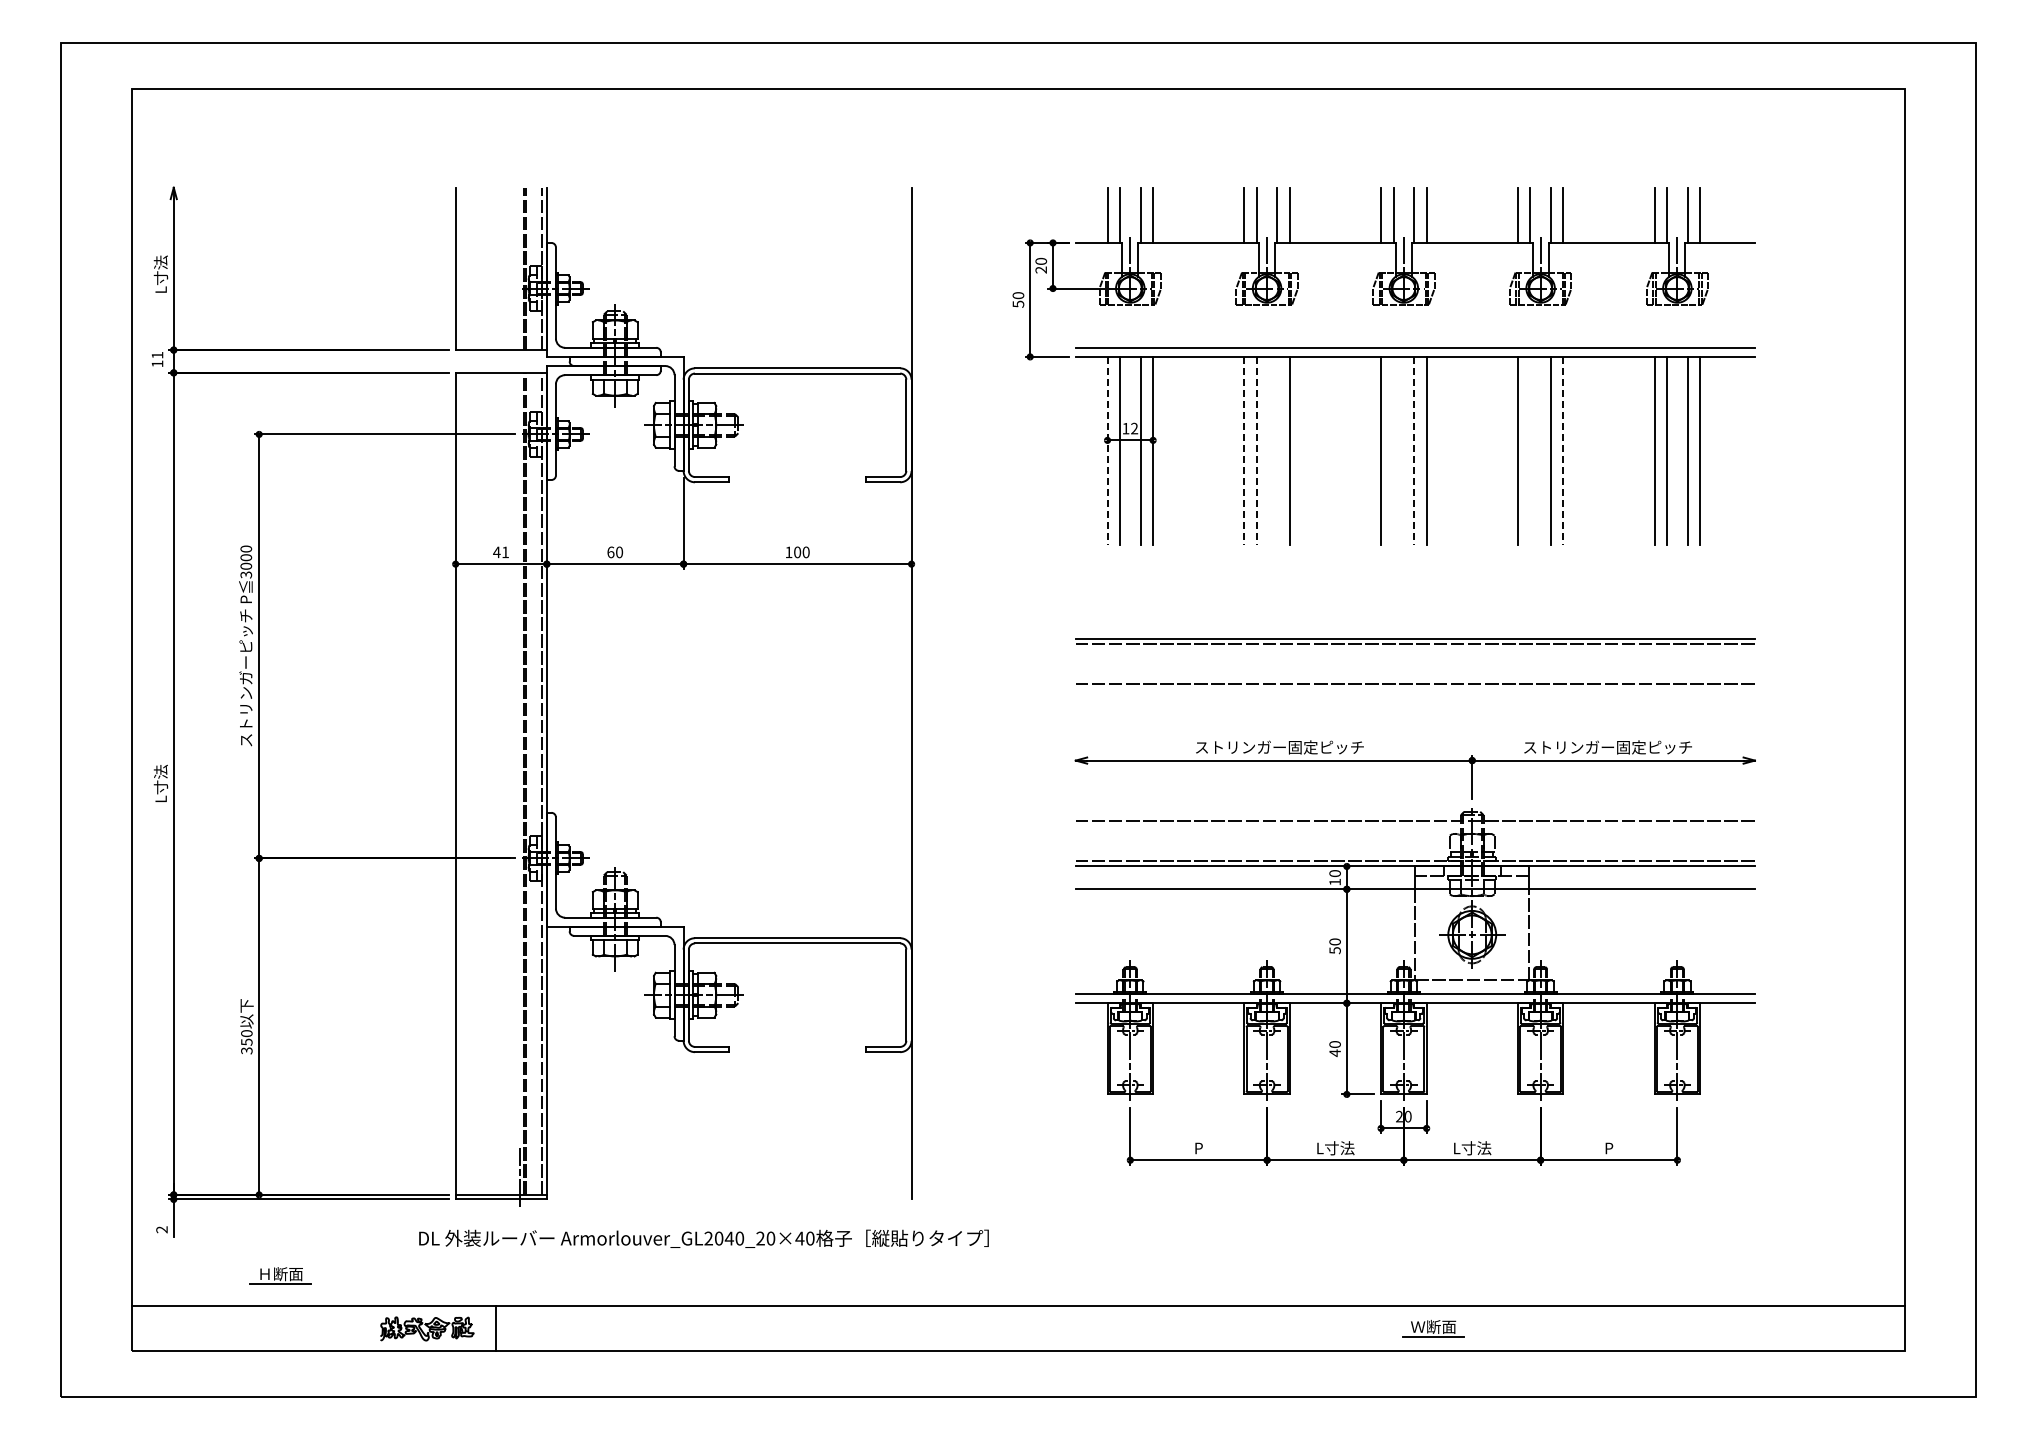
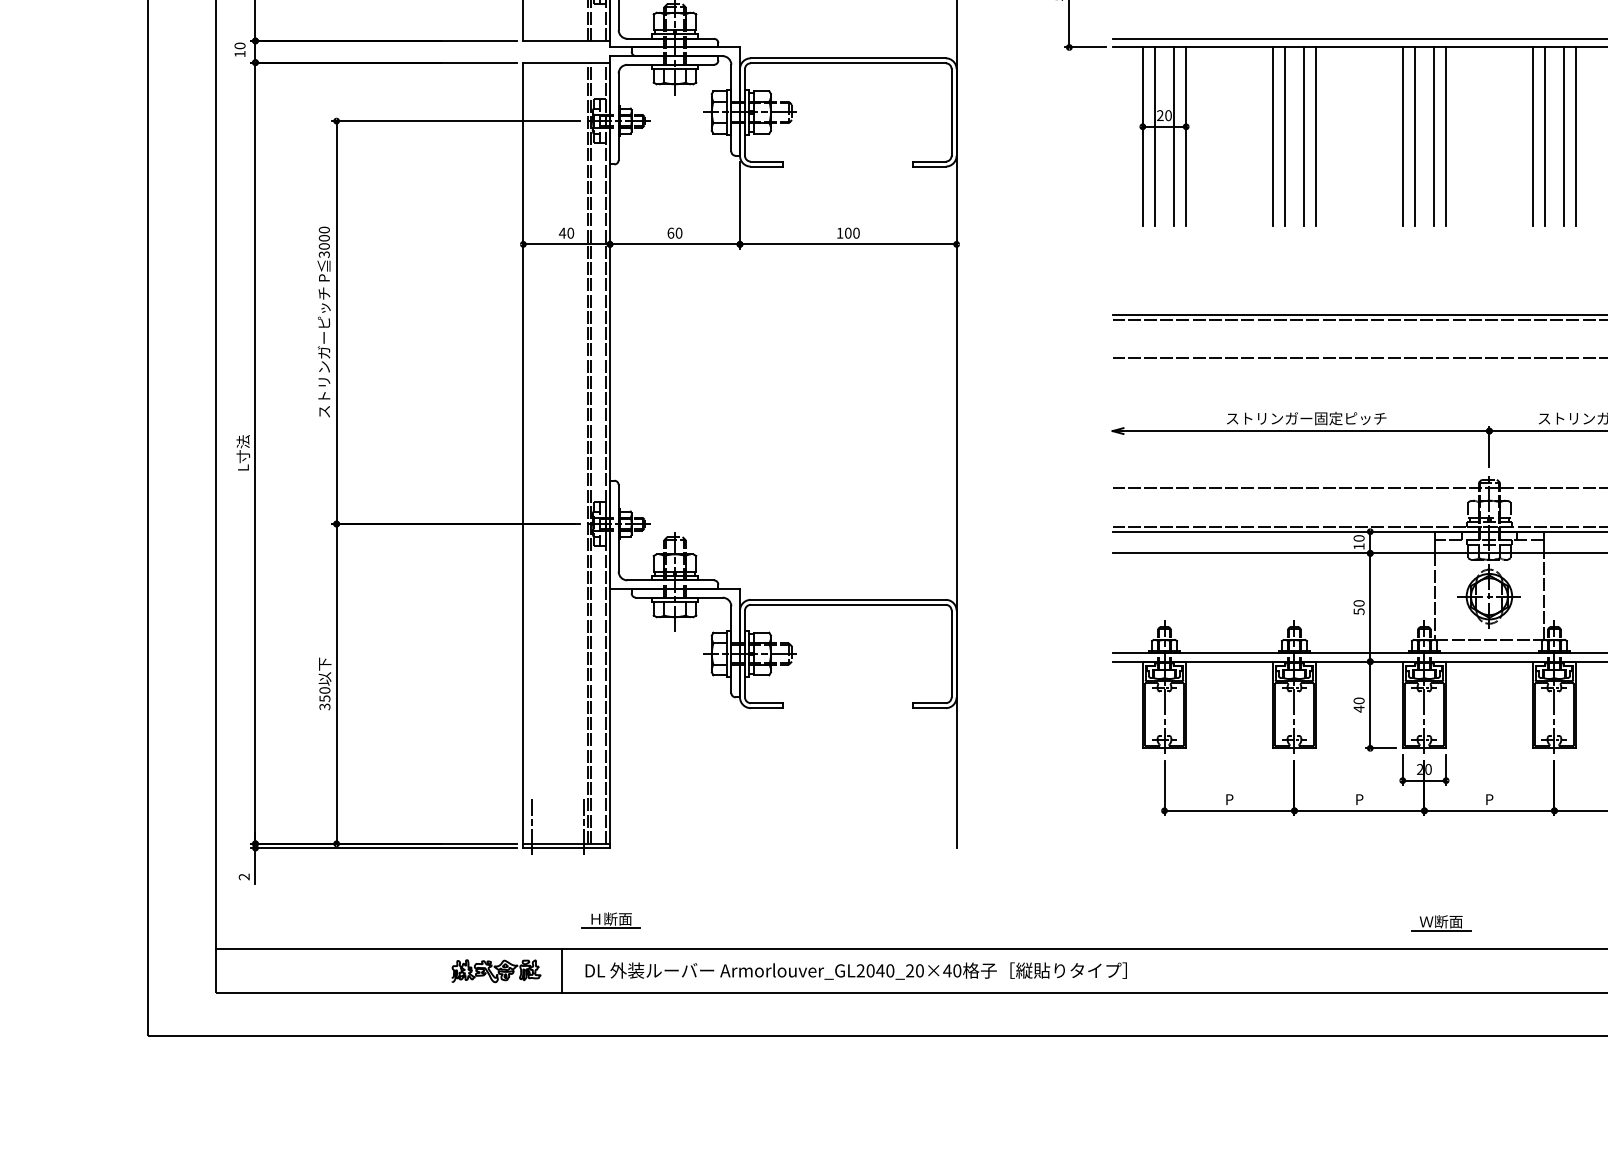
text: (157, 354) -> (240, 45), 11 -> 10
text: (1130, 428) -> (1164, 115), 12 -> 20
line: (1277, 450) -> (1304, 136), added
line: (1393, 450) -> (1414, 136), added
line: (1530, 450) -> (1544, 136), added
line: (1107, 451) -> (1142, 137), dashed -> solid
line: (1244, 451) -> (1272, 137), dashed -> solid
line: (1256, 451) -> (1284, 137), dashed -> solid
line: (1414, 451) -> (1434, 137), dashed -> solid
line: (1563, 451) -> (1576, 137), dashed -> solid
text: (505, 552) -> (570, 233), 41 -> 40
text: (1335, 1148) -> (1359, 799), L寸法 -> P
text: (1472, 1148) -> (1489, 799), L寸法 -> P
line: (464, 1176) -> (531, 826), added
text: (703, 1238) -> (855, 970), moved
part: (280, 1275) -> (610, 920), moved
part: (1433, 1328) -> (1441, 923), moved

